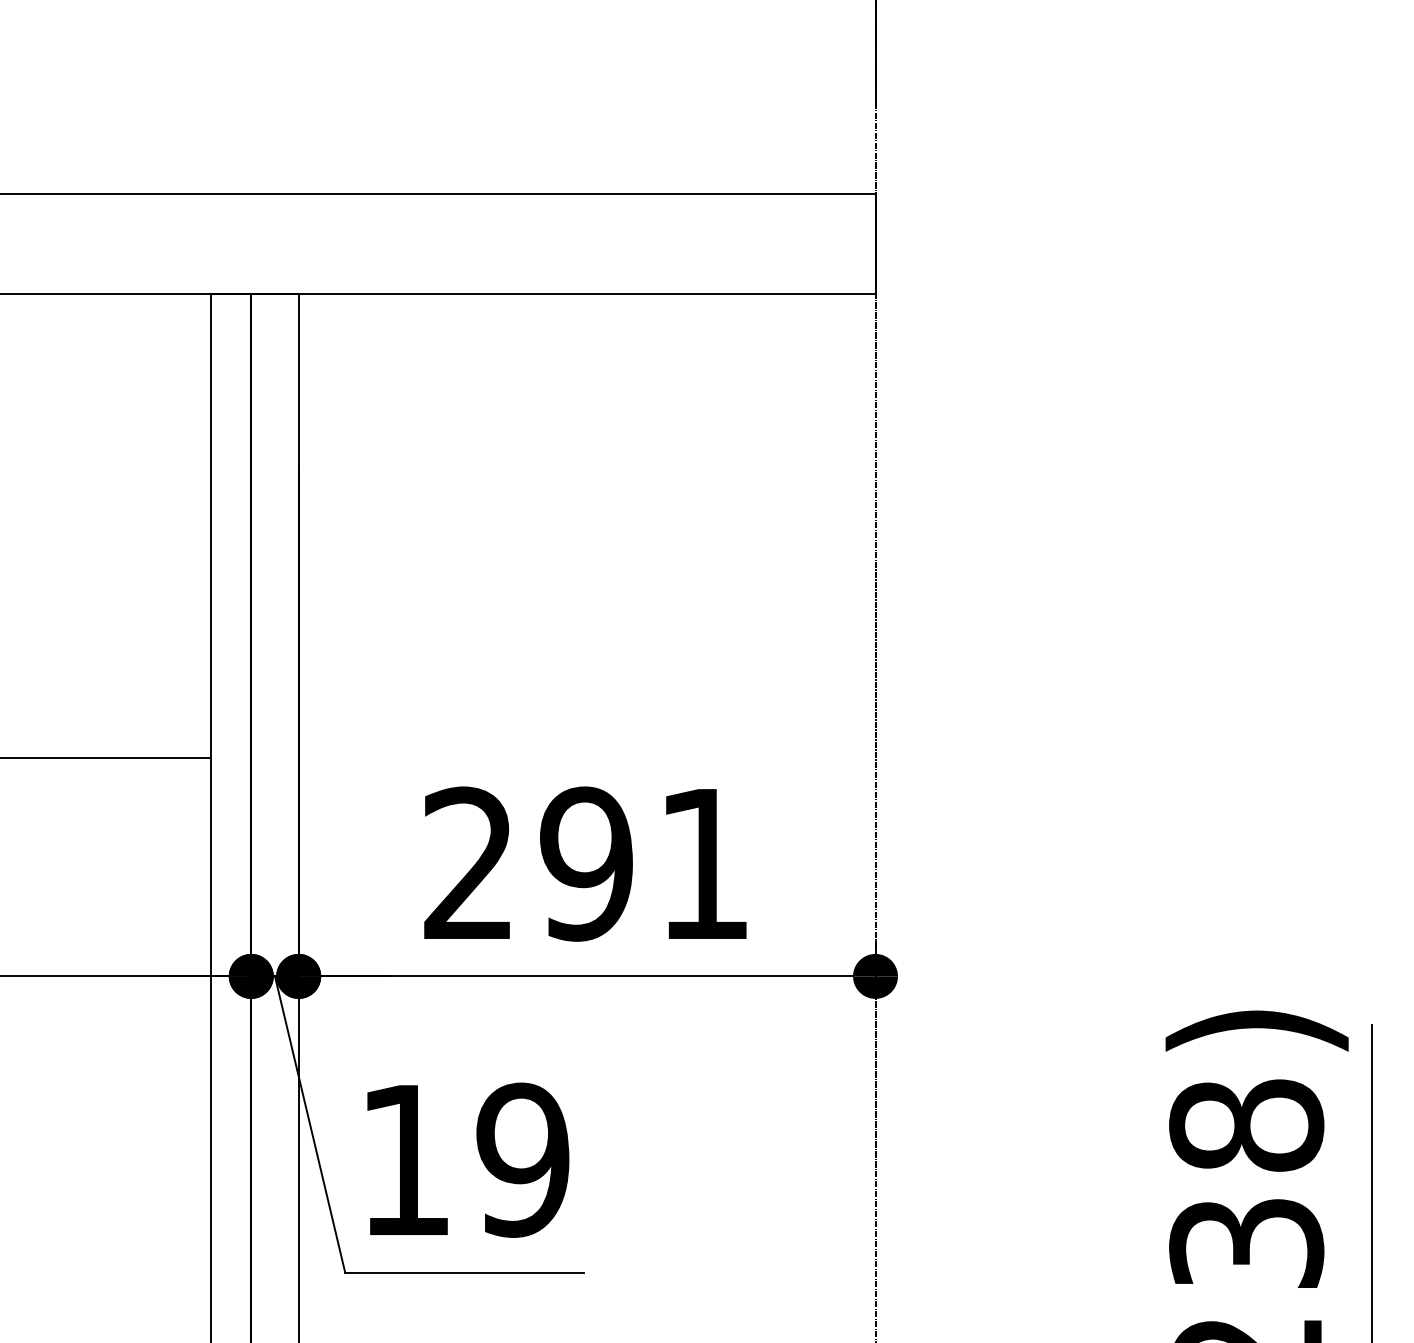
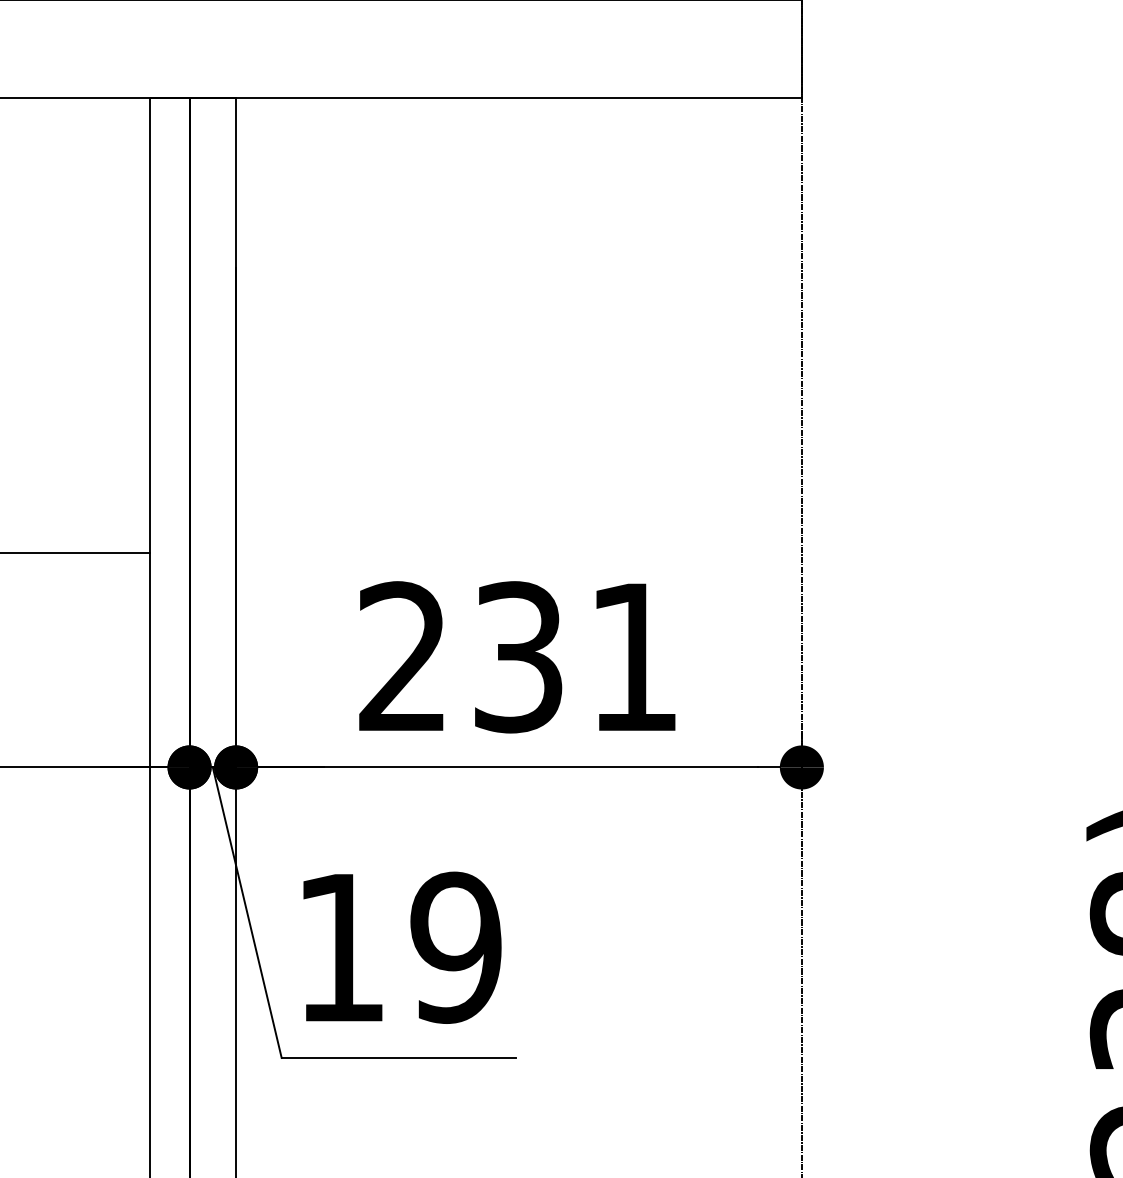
text: (586, 863) -> (518, 656), 291 -> 231

